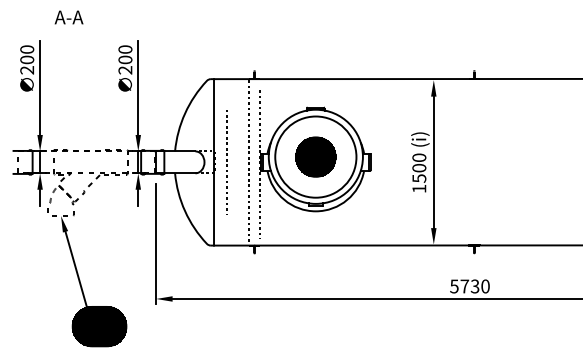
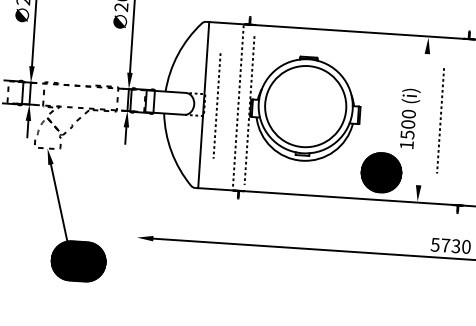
part: (315, 156) -> (381, 172), moved
line: (450, 161) -> (439, 119), added
line: (433, 162) -> (422, 119), removed
line: (156, 244) -> (140, 183), removed

